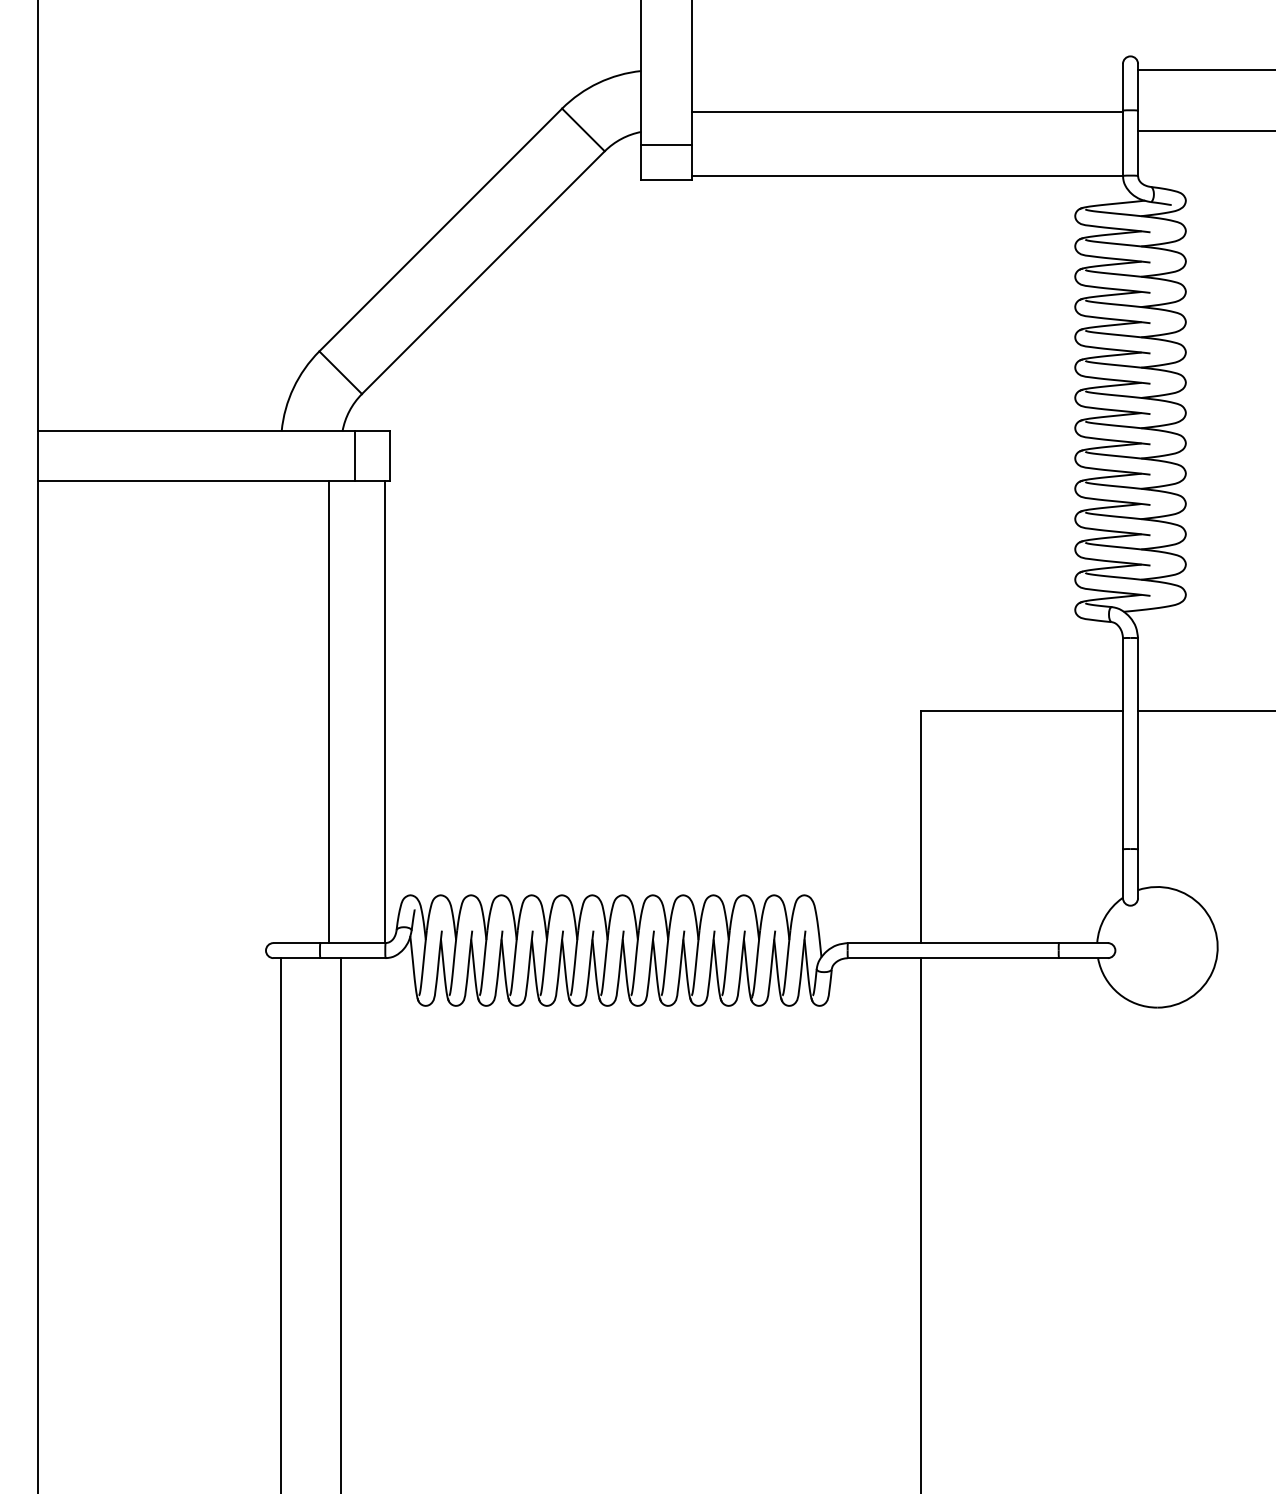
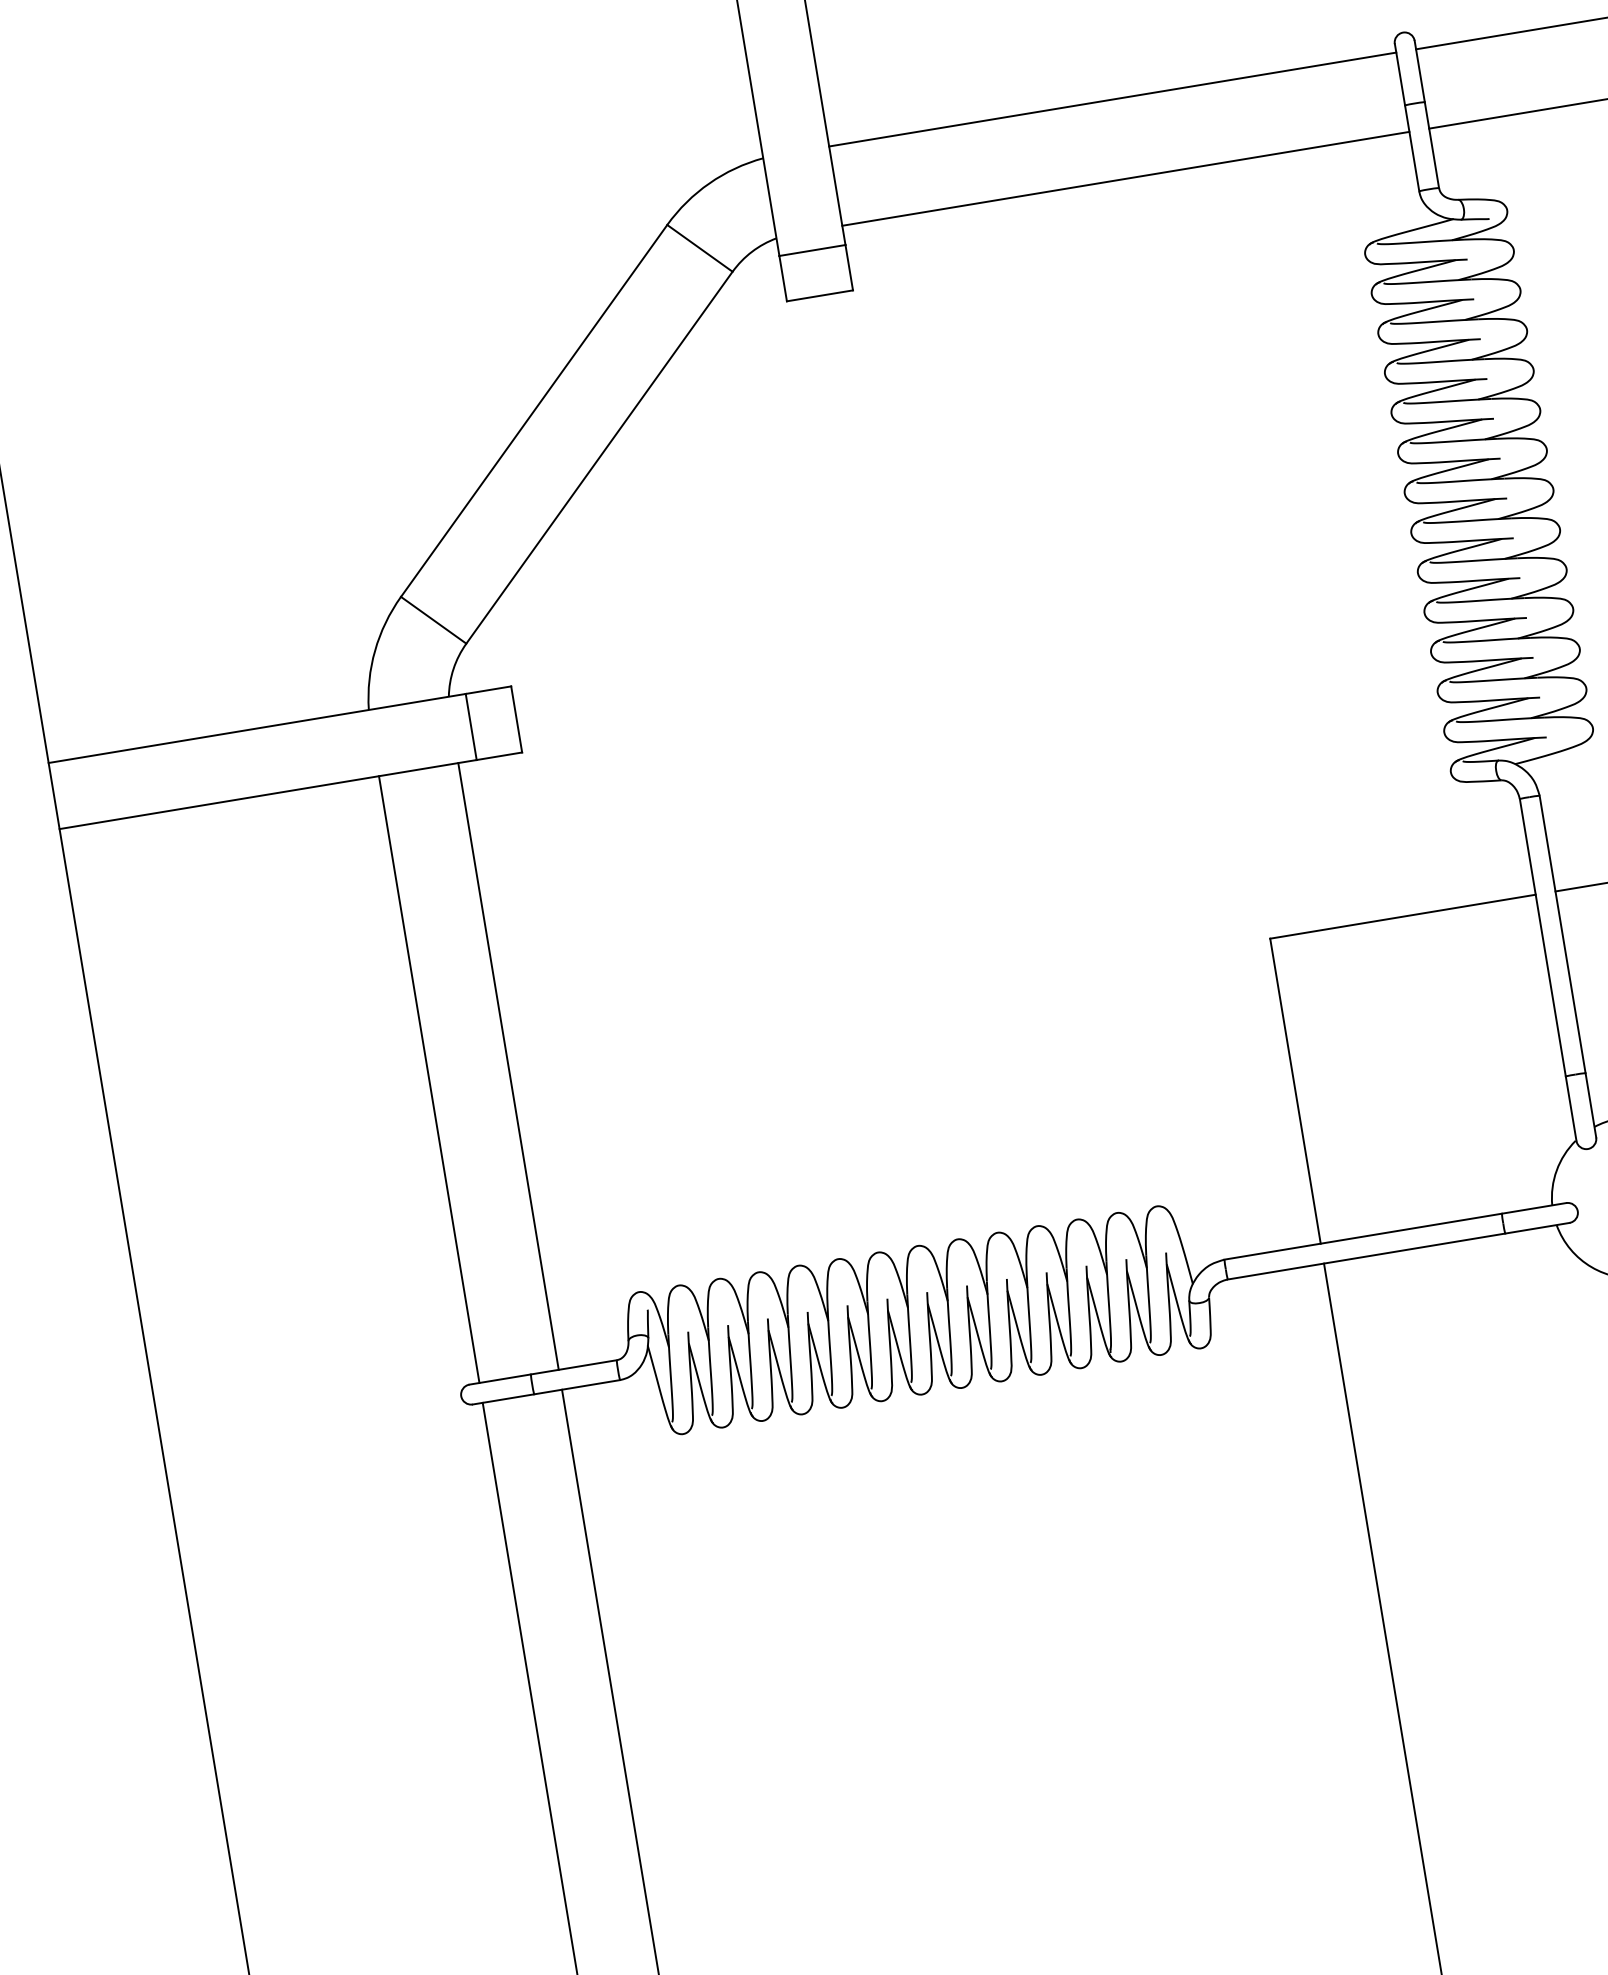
line: (907, 112) -> (1112, 99), moved
line: (907, 175) -> (1126, 178), moved
line: (329, 712) -> (429, 1079), moved
line: (385, 712) -> (508, 1066), moved

